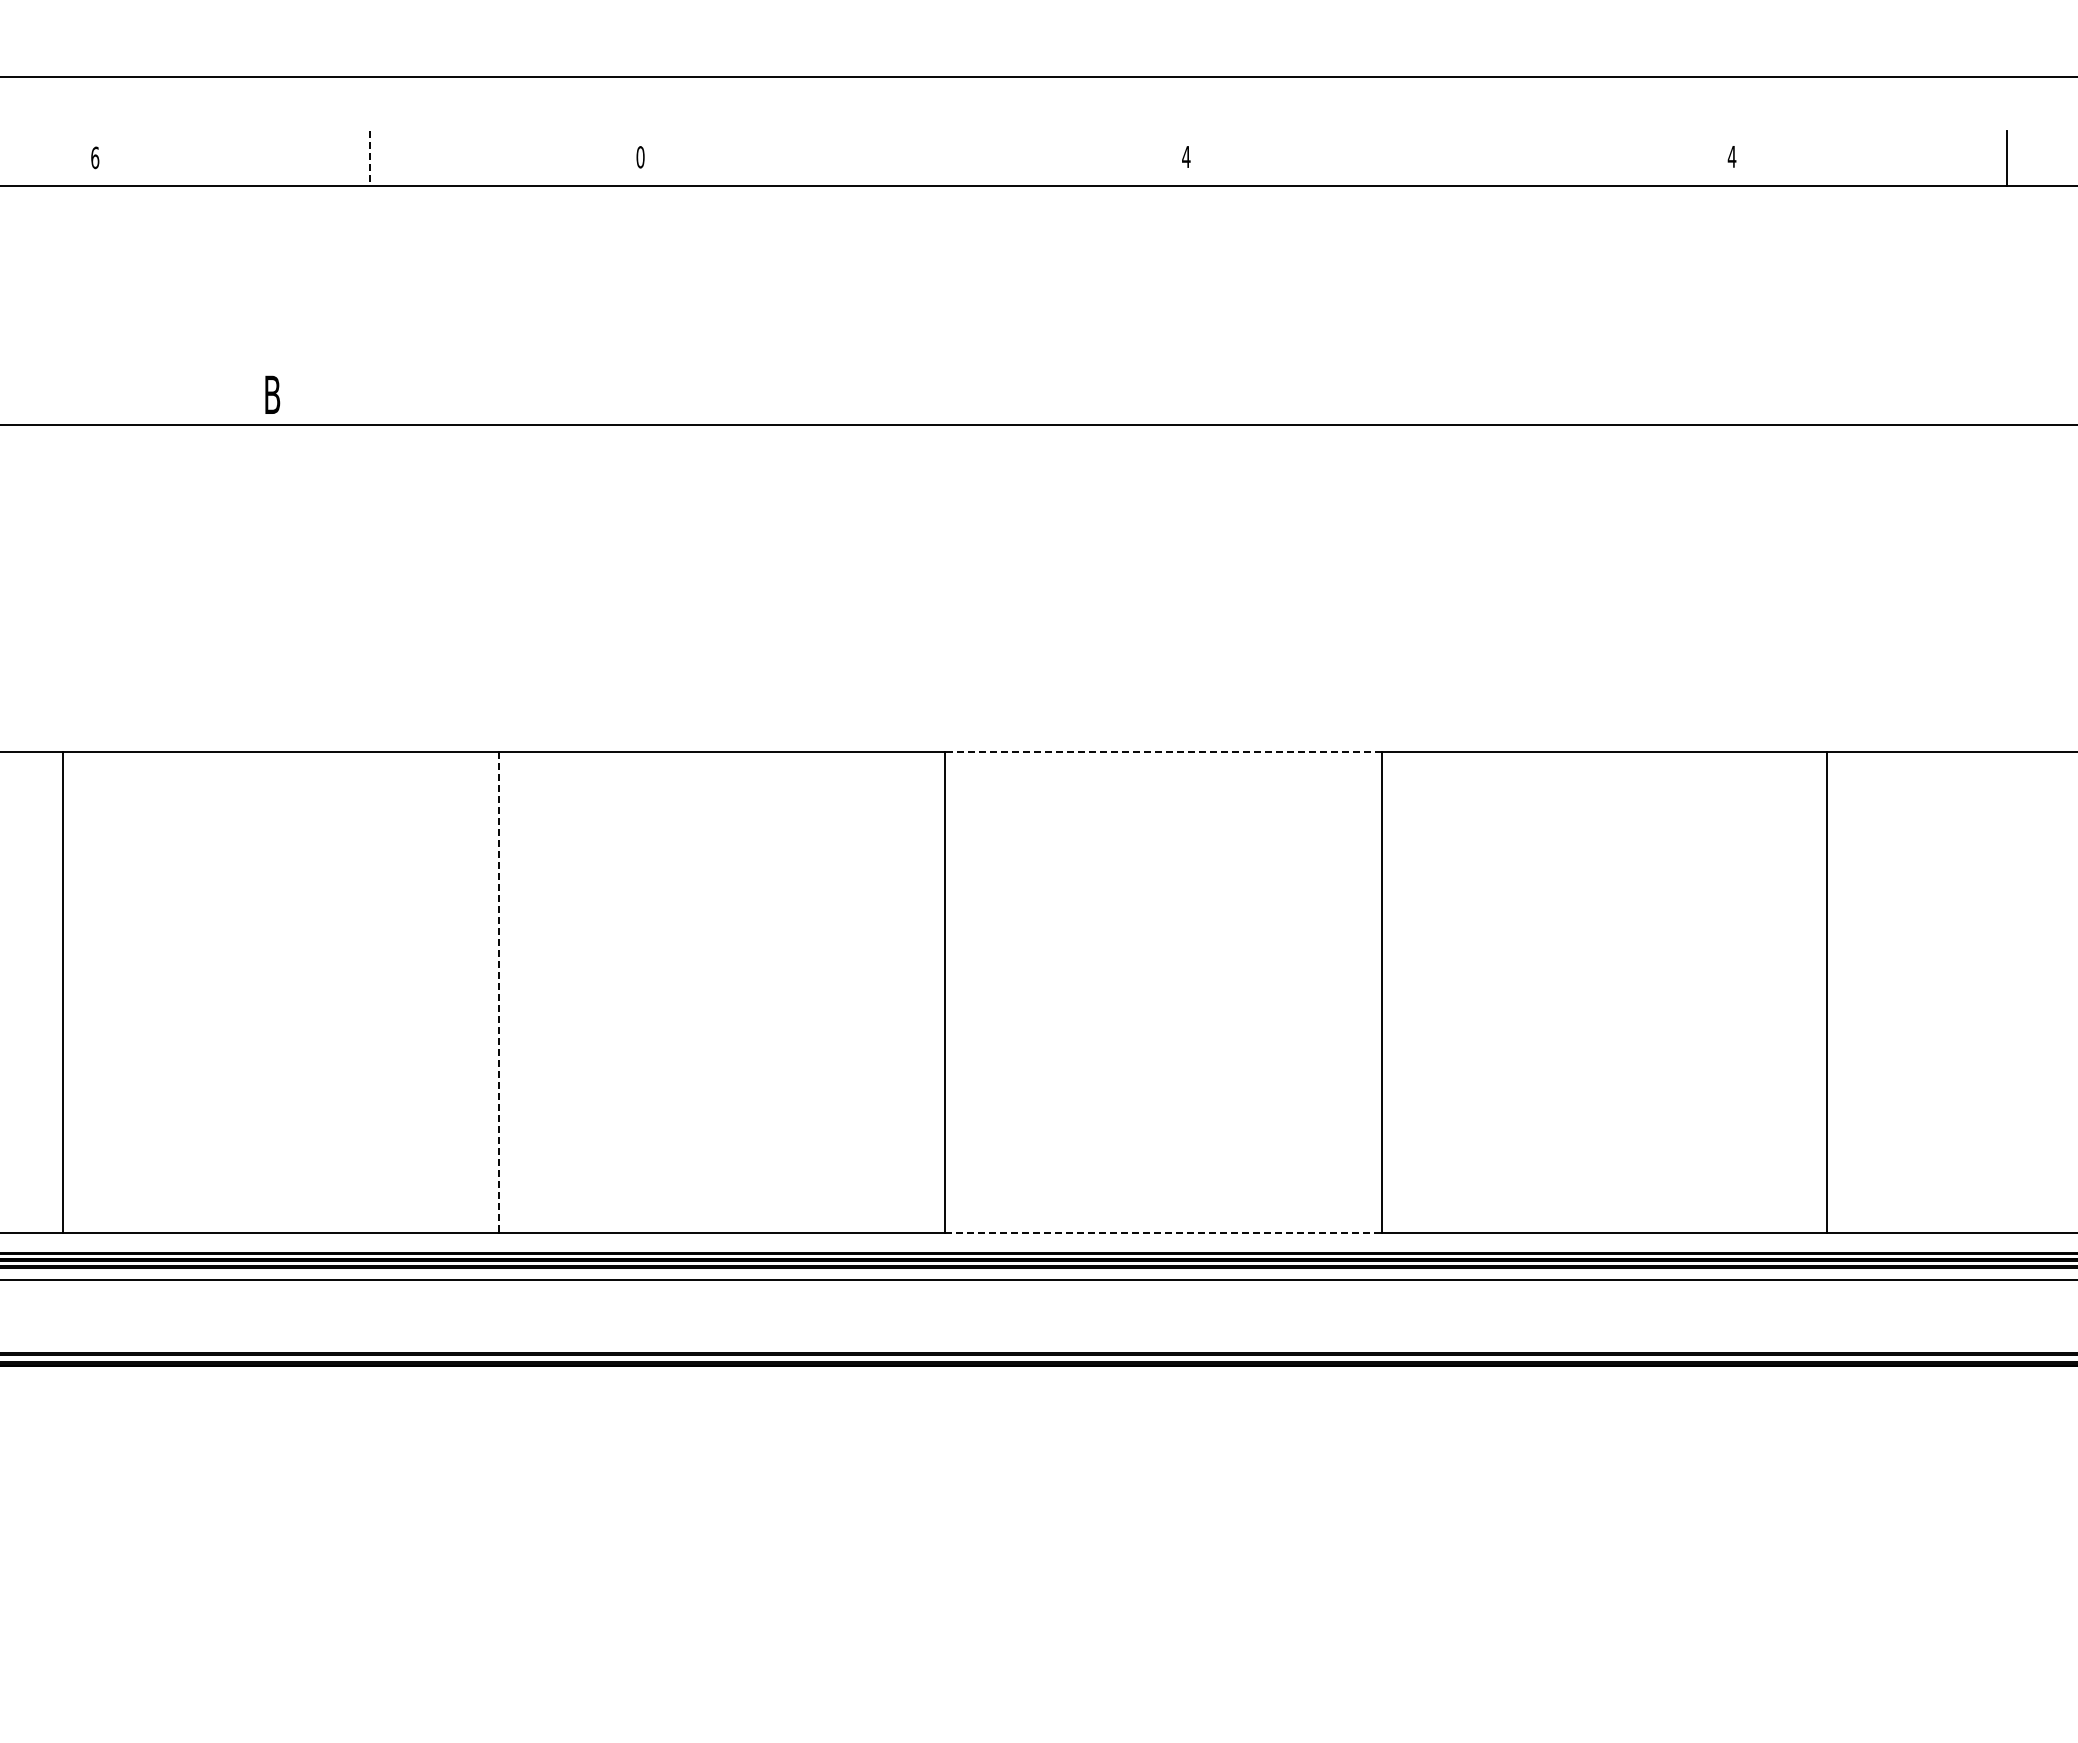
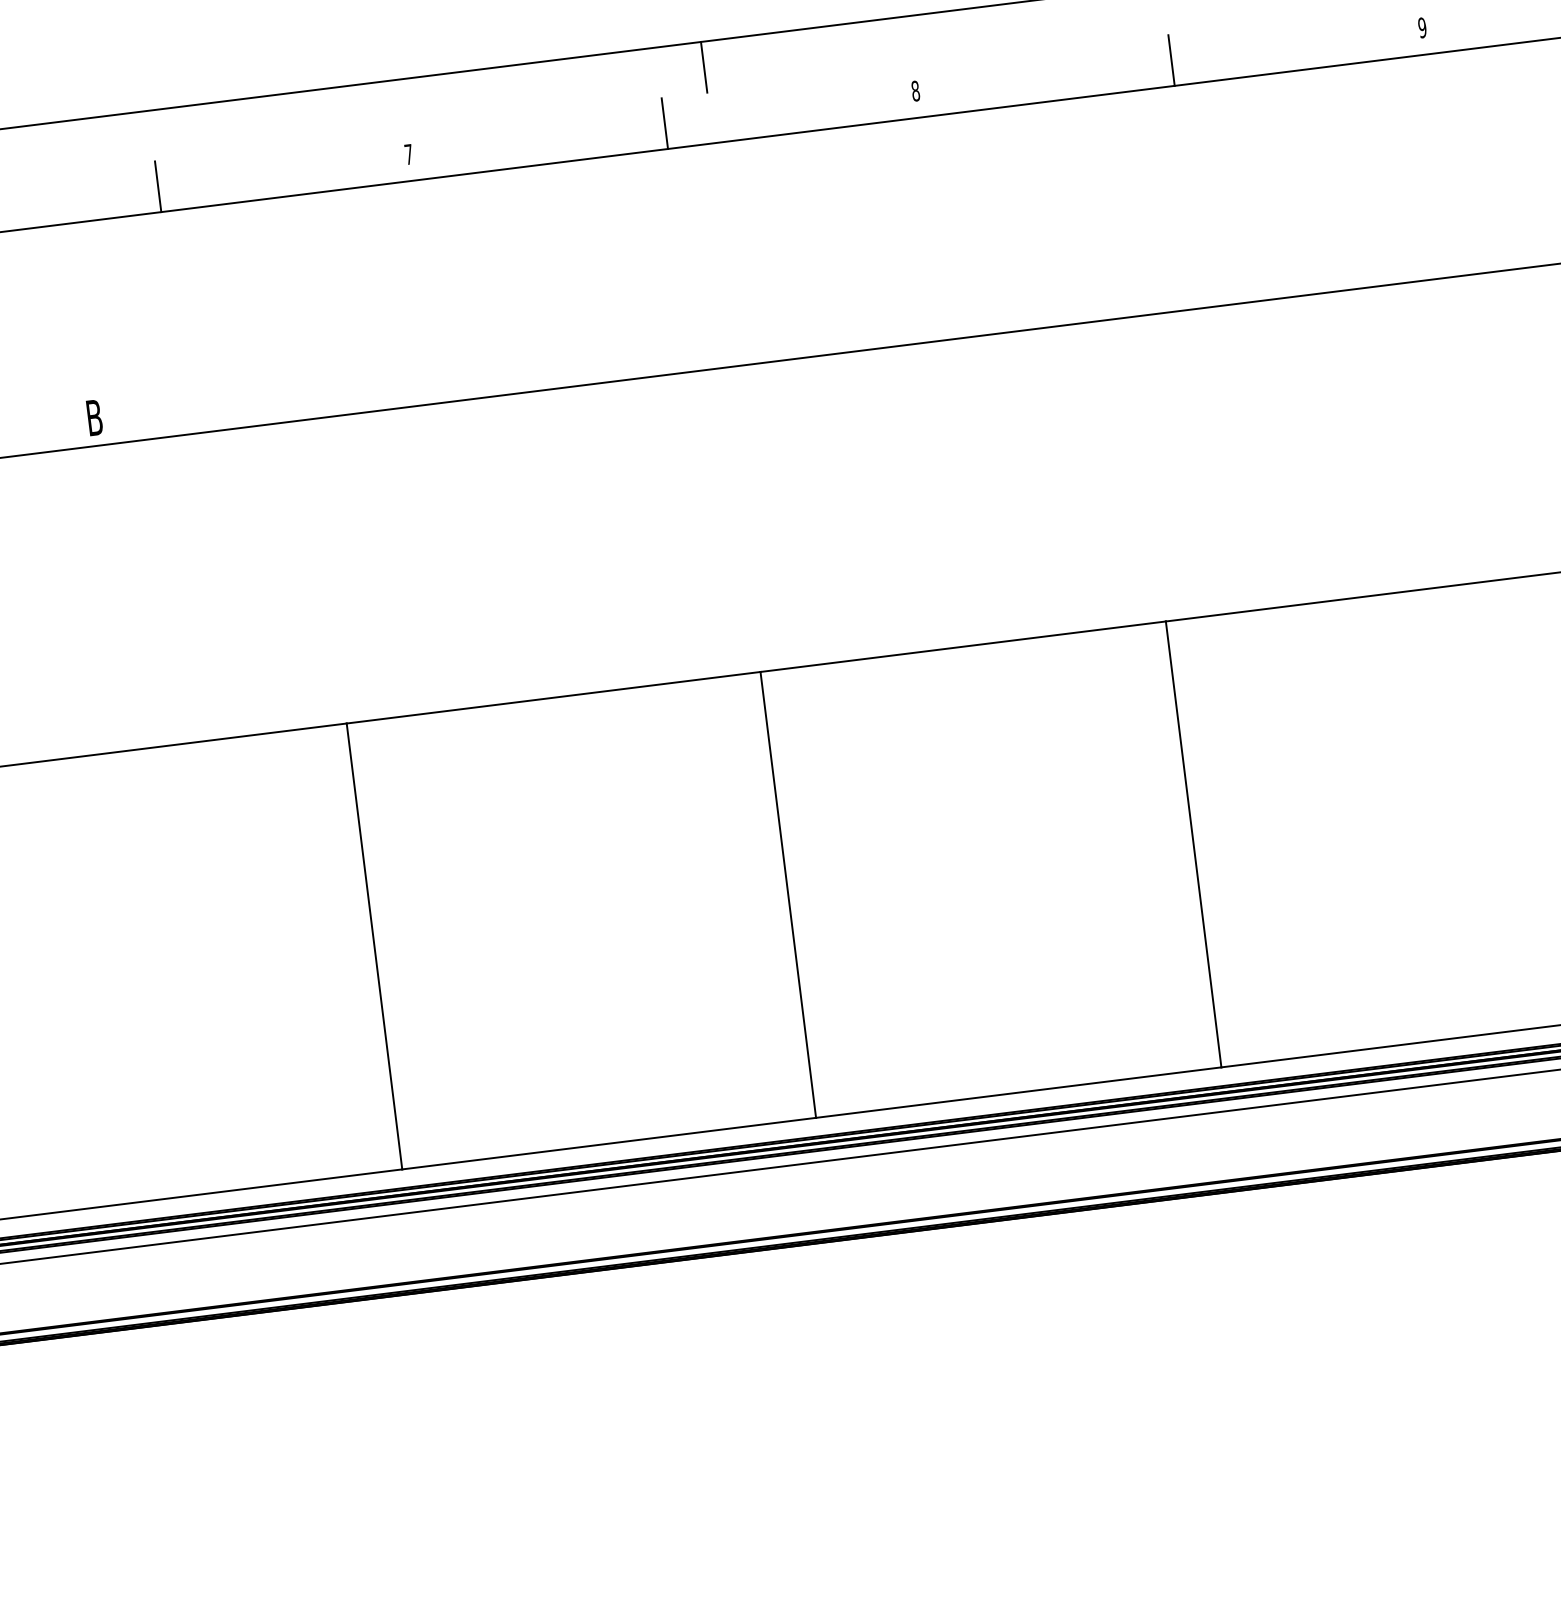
line: (965, 103) -> (704, 67), added
text: (1186, 156) -> (915, 90), 4 -> 8
text: (1731, 156) -> (1421, 27), 4 -> 9
text: (640, 157) -> (408, 154), 0 -> 7
line: (370, 158) -> (158, 186), dashed -> solid
line: (916, 158) -> (665, 123), added
line: (1461, 158) -> (1171, 60), added
line: (1162, 752) -> (962, 646), dashed -> solid
line: (499, 993) -> (374, 947), dashed -> solid
line: (1163, 1232) -> (1018, 1092), dashed -> solid

